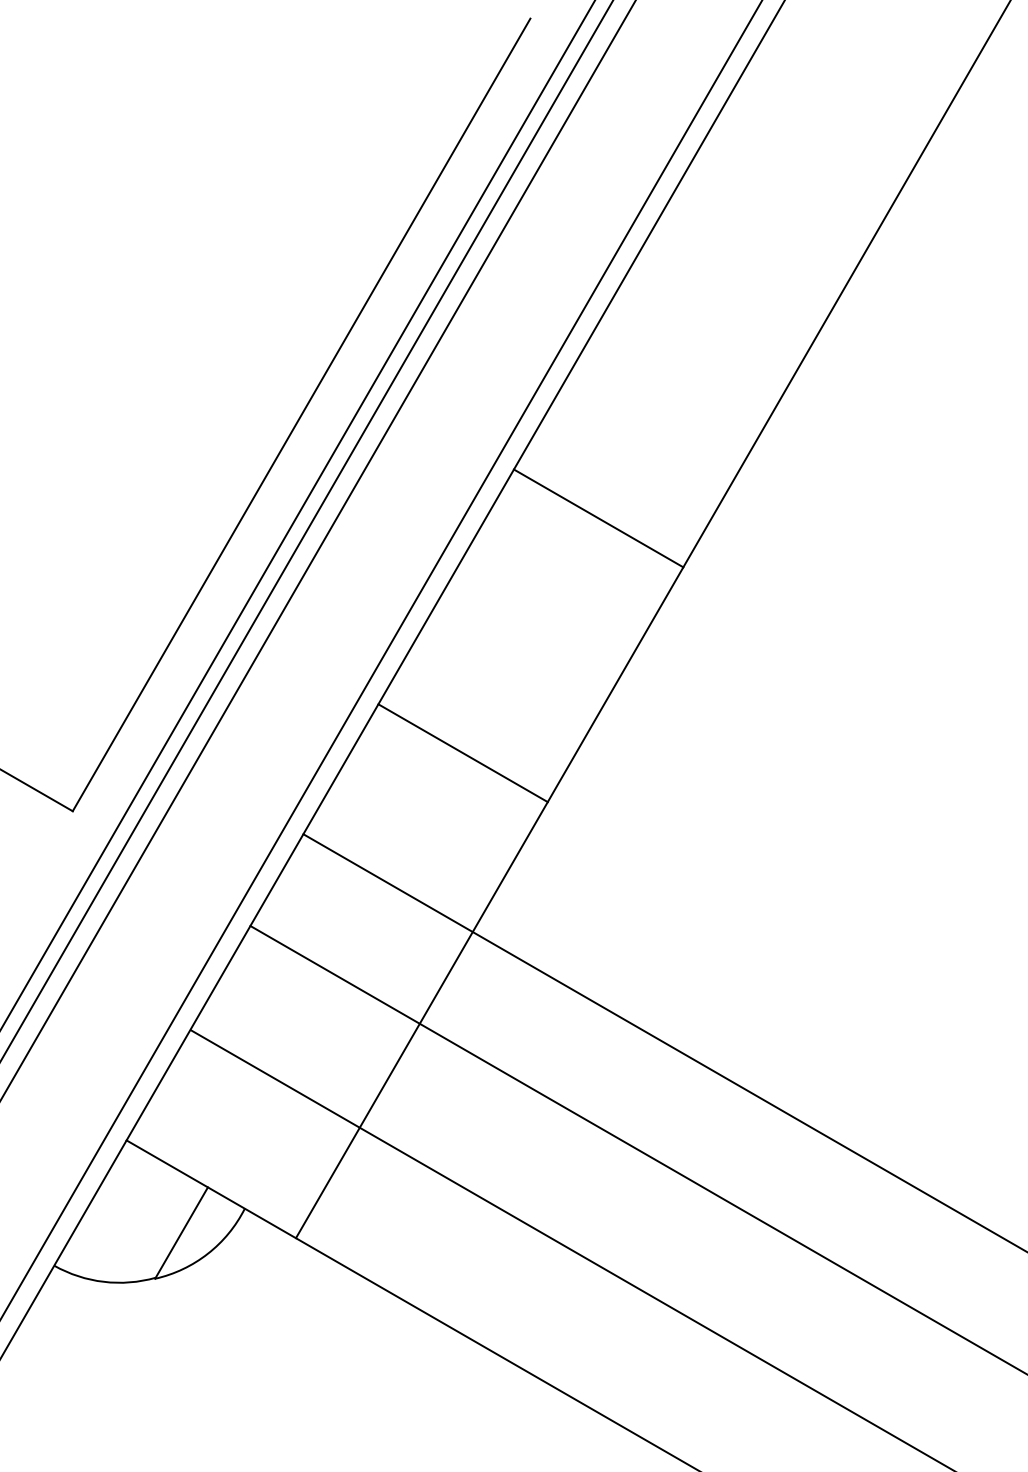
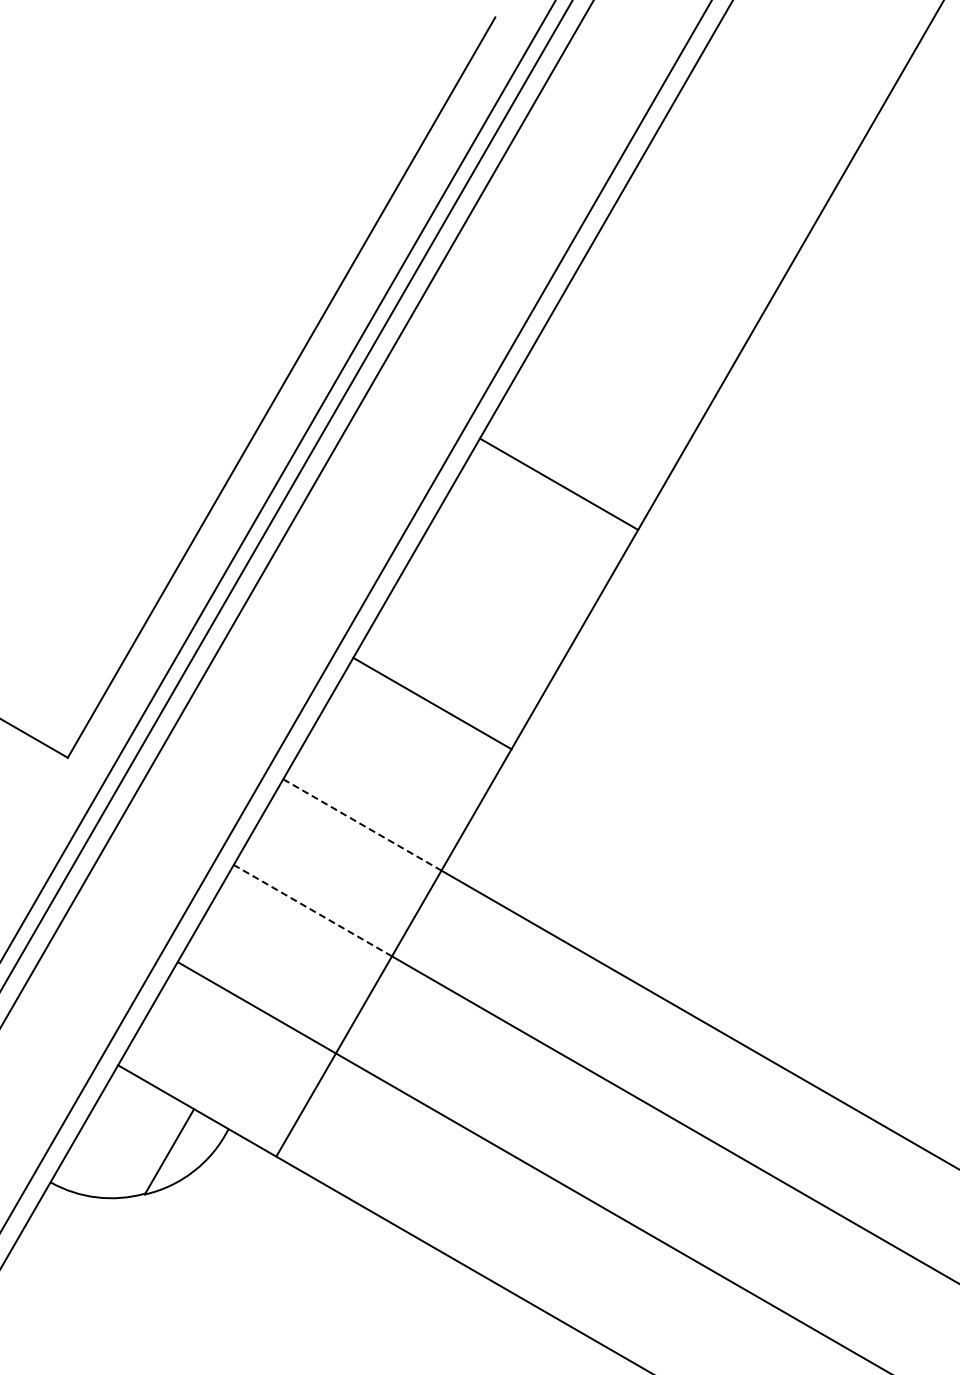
line: (388, 883) -> (362, 825), solid -> dashed
line: (334, 974) -> (312, 910), solid -> dashed

